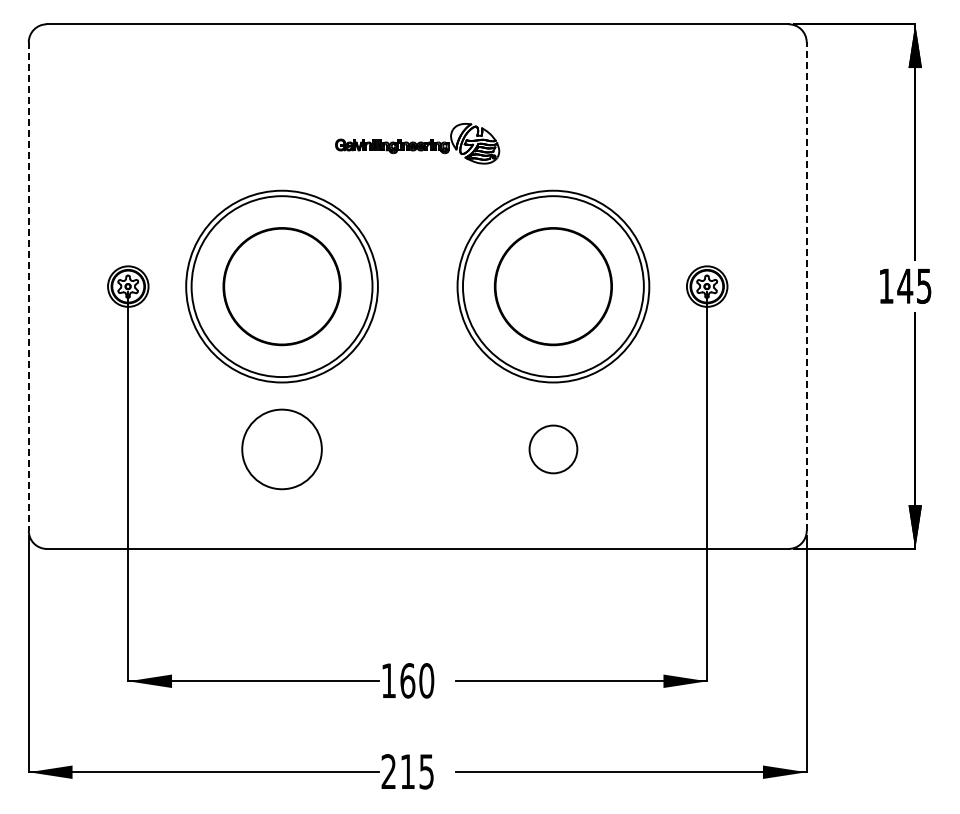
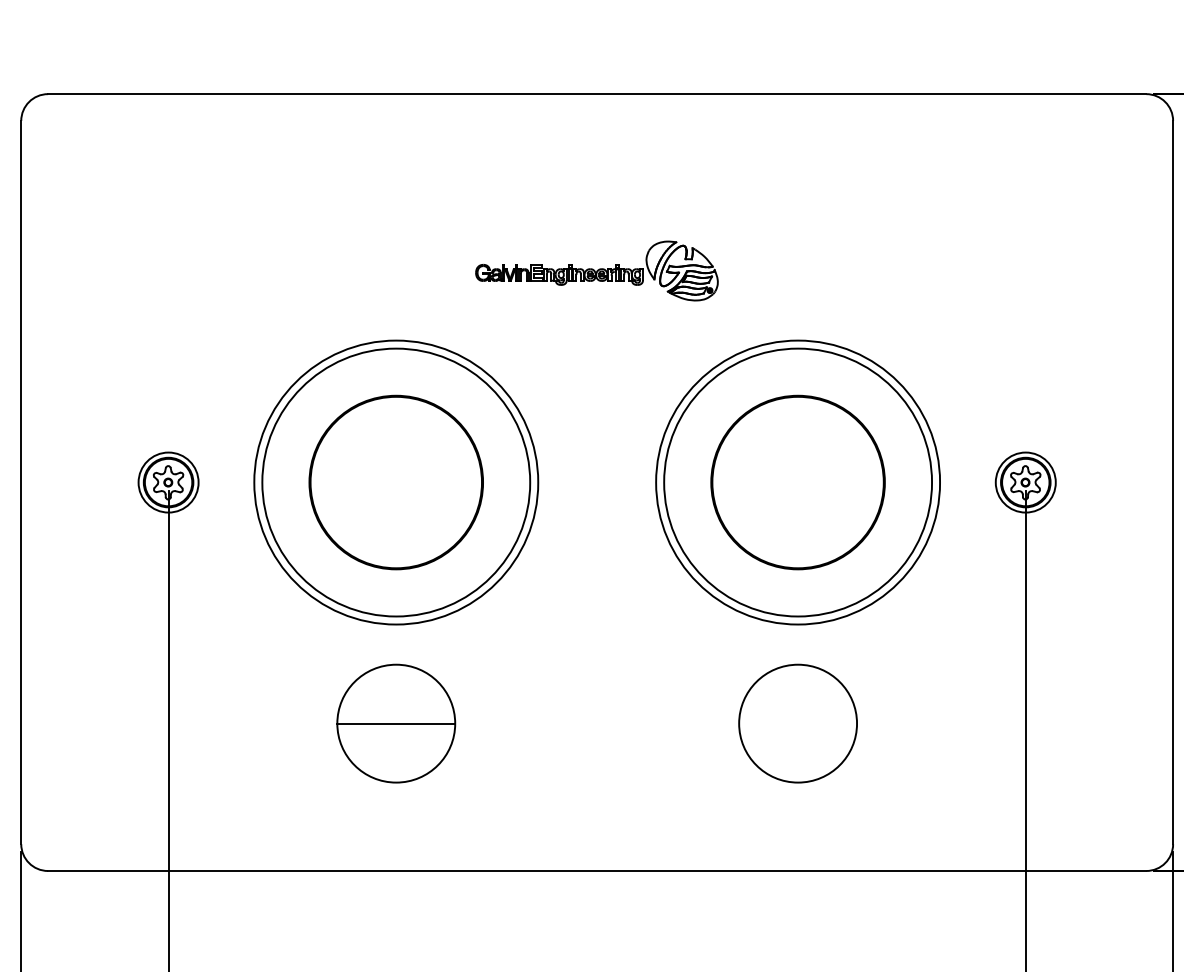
line: (806, 286) -> (1172, 482), dashed -> solid
line: (28, 287) -> (20, 483), dashed -> solid
line: (281, 449) -> (395, 723), added
circle: (553, 449) -> (798, 723), size x1.67

